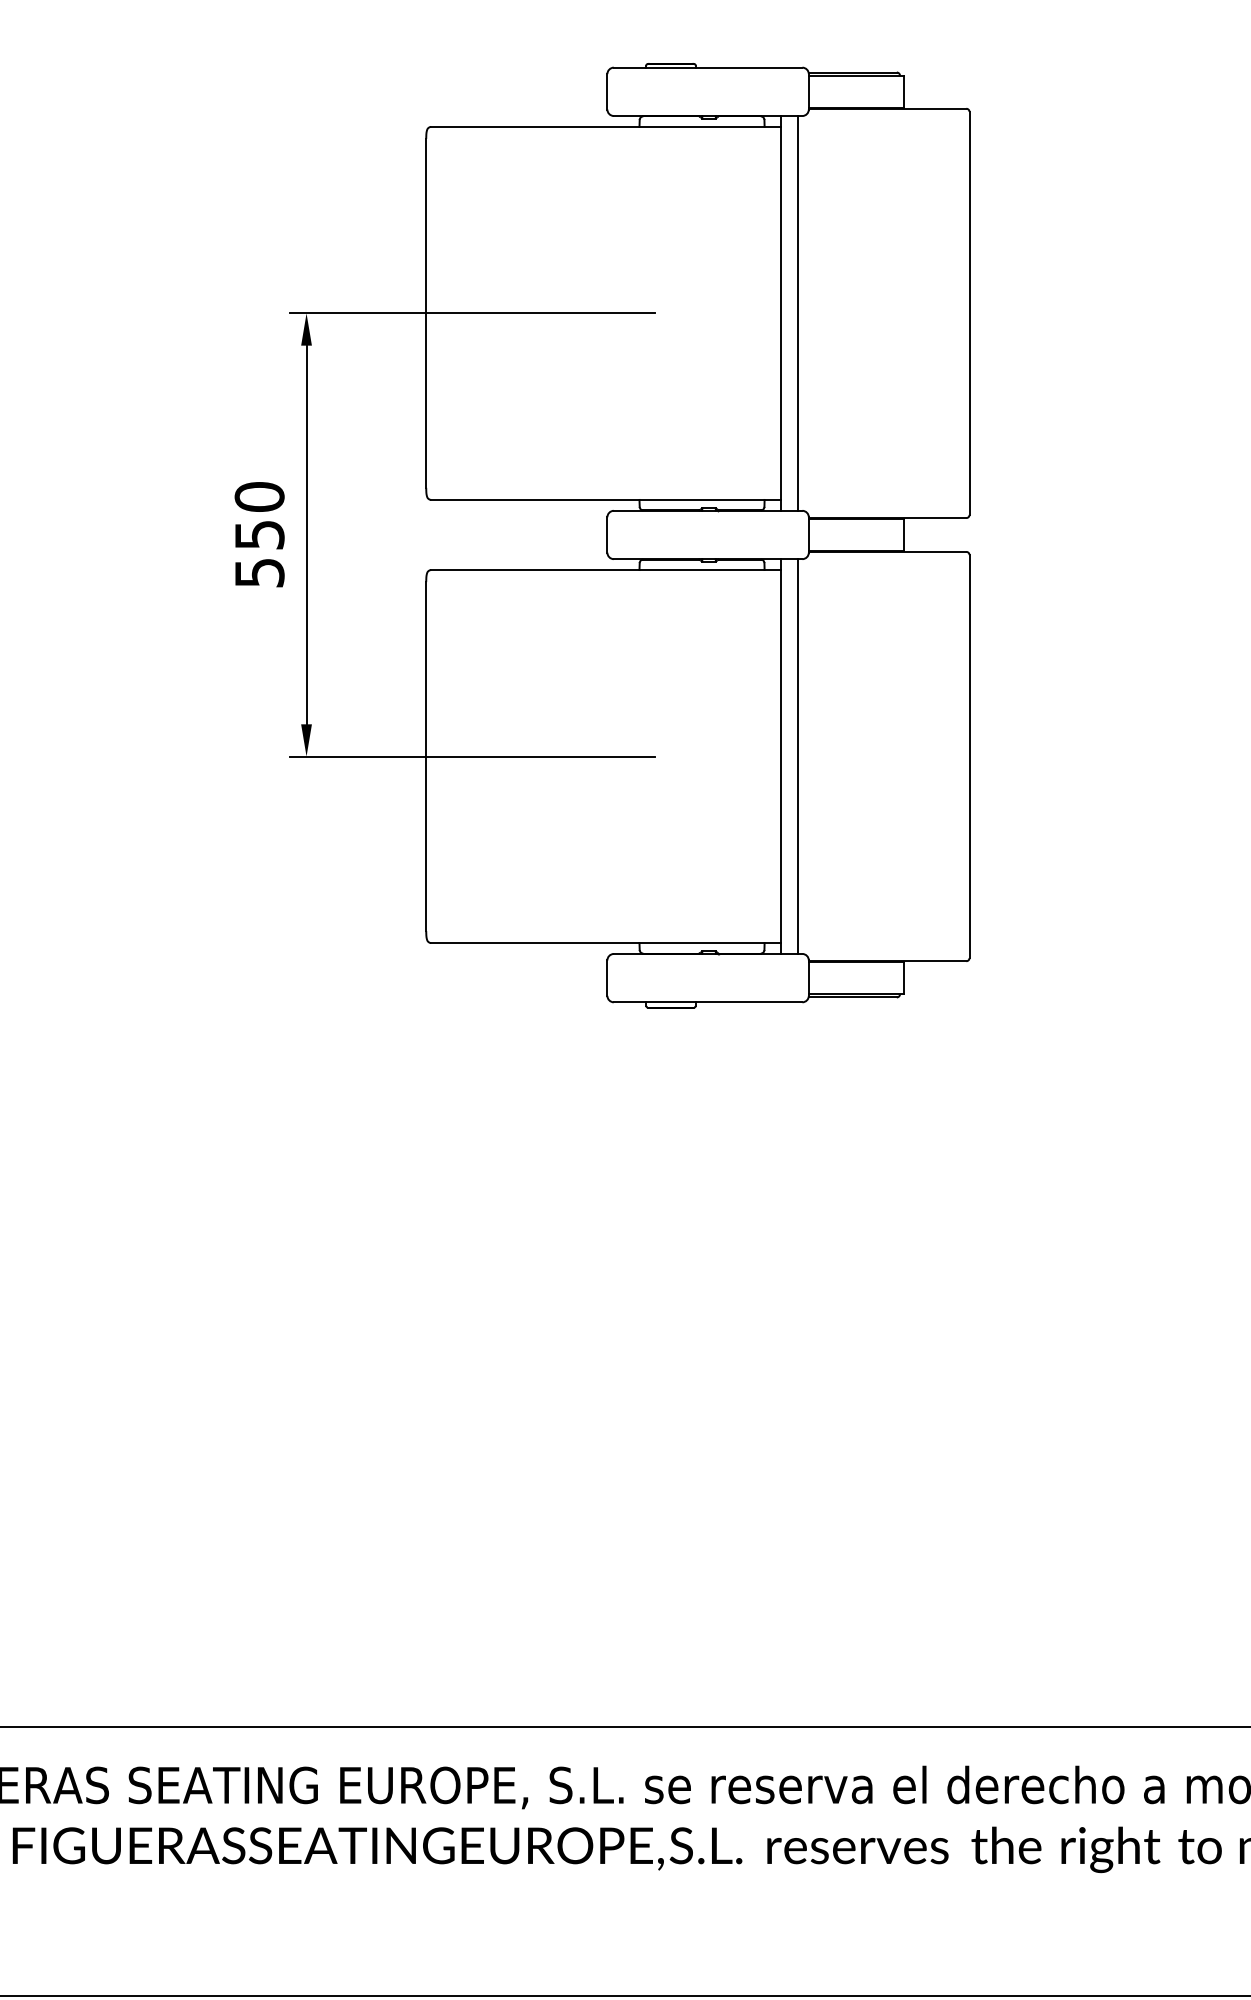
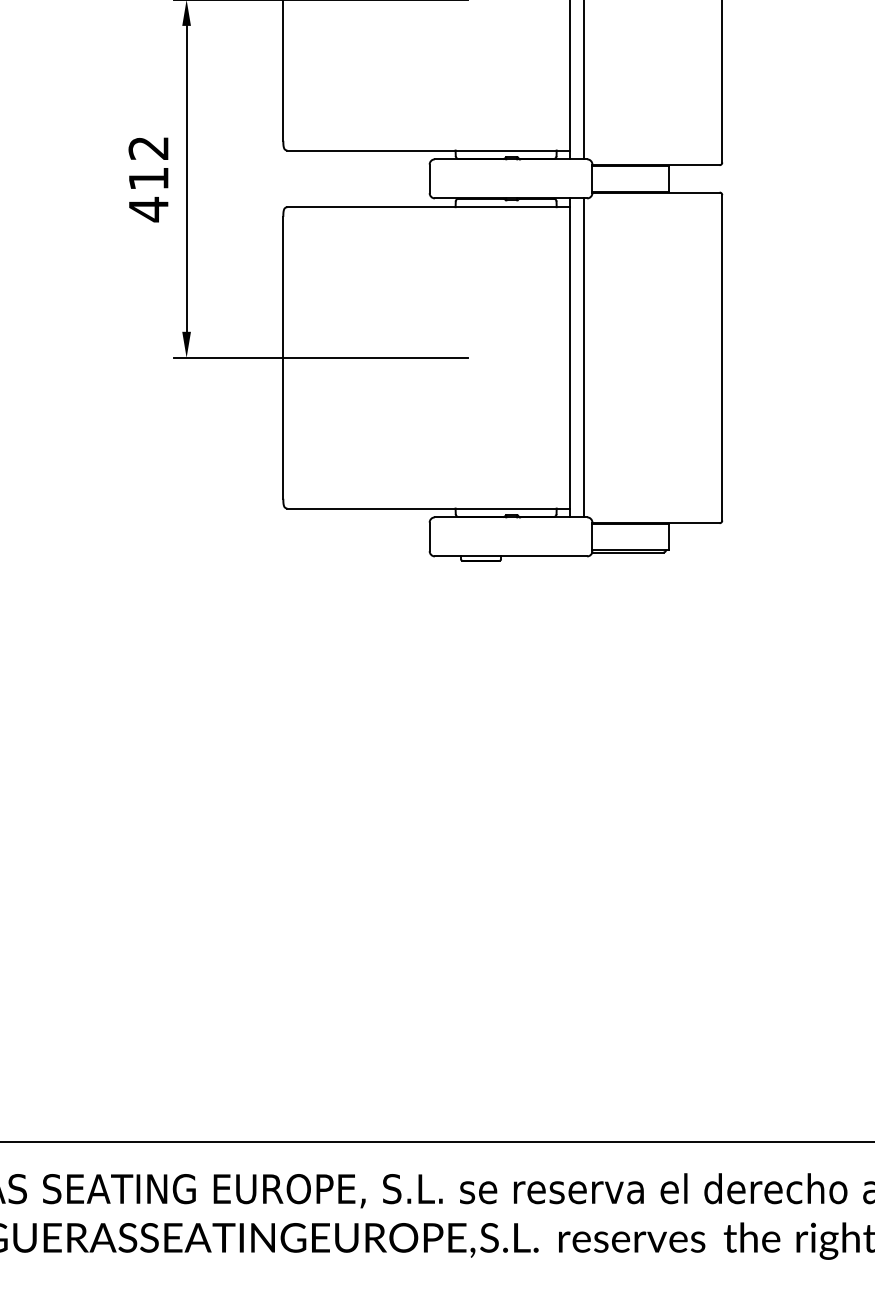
text: (259, 535) -> (148, 179), 550 -> 412

